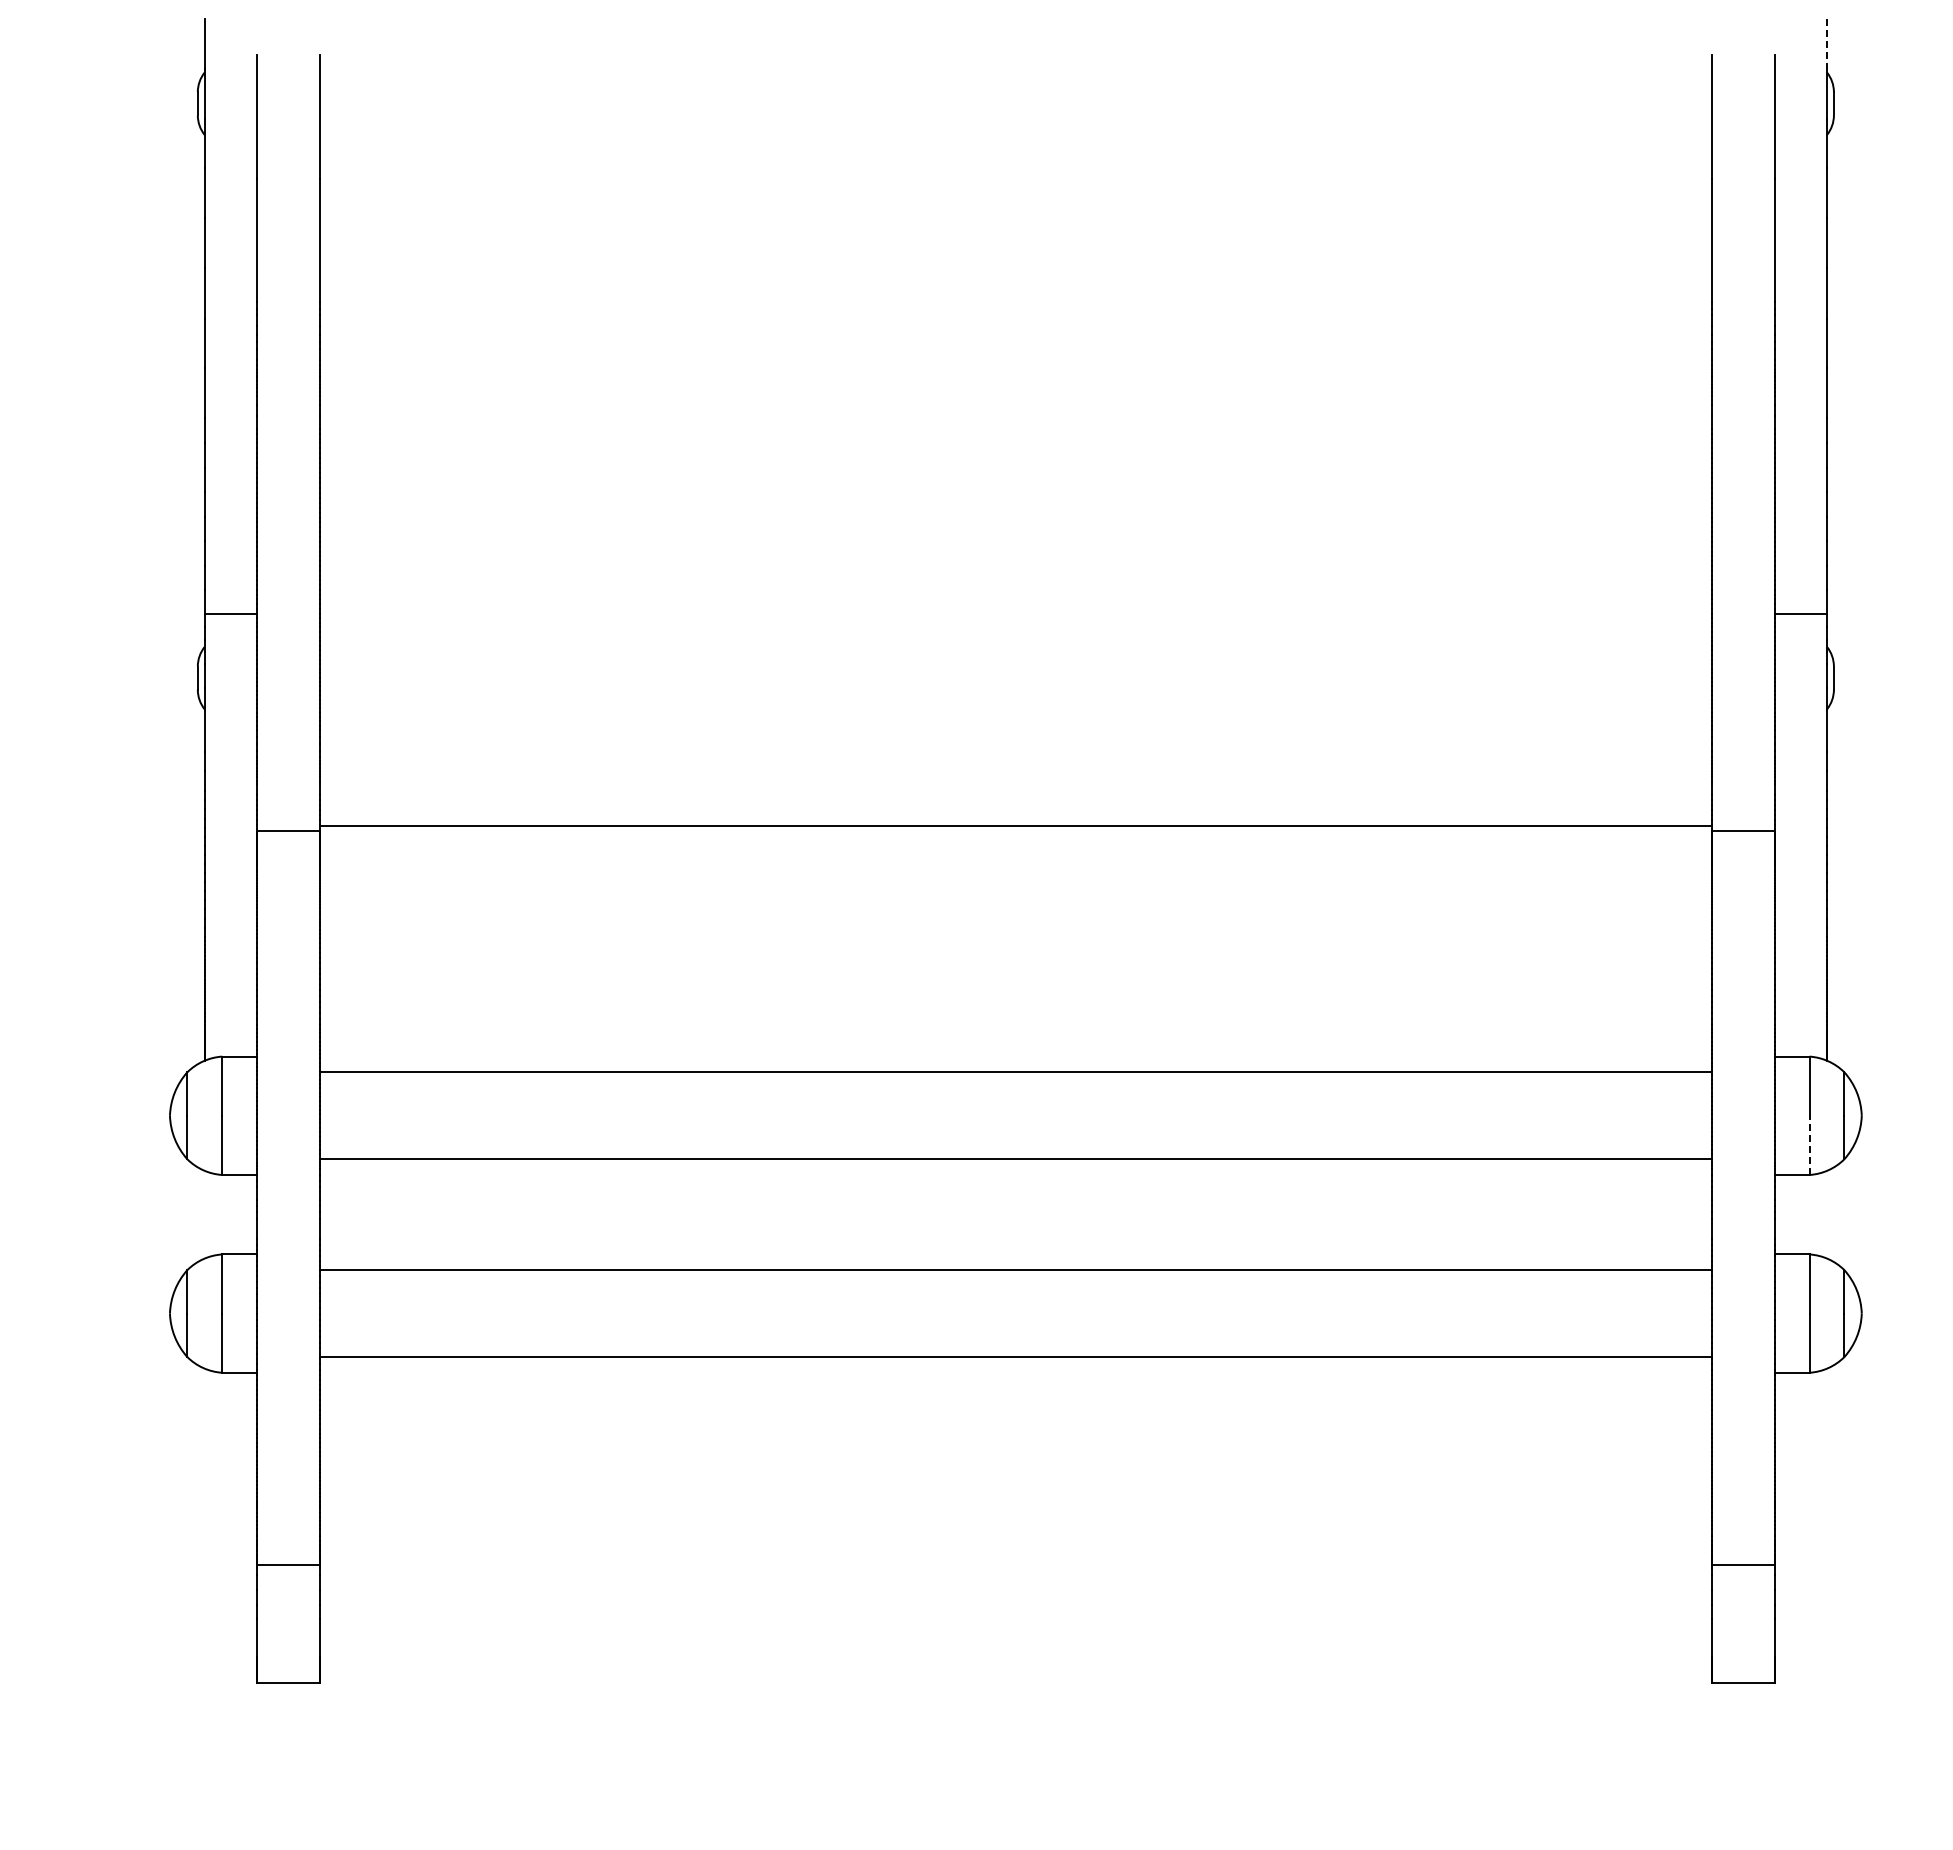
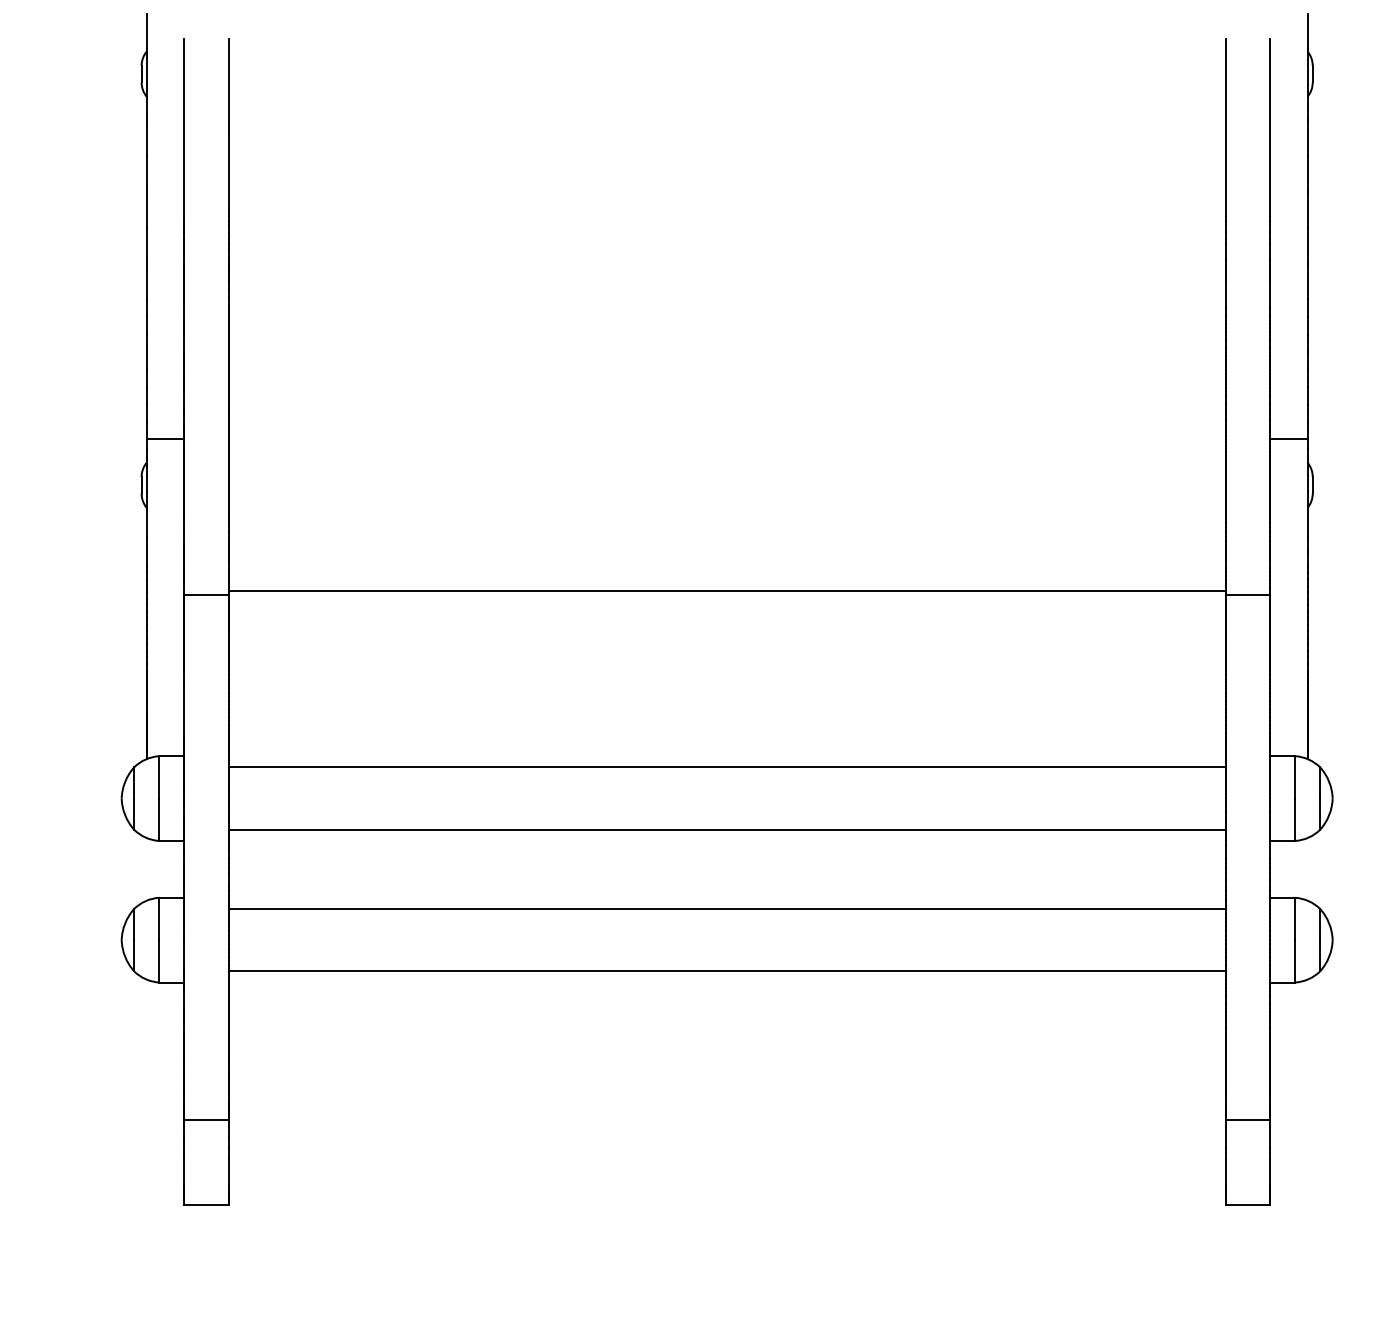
line: (1826, 44) -> (1307, 31), dashed -> solid
line: (1809, 1145) -> (1295, 819), dashed -> solid

